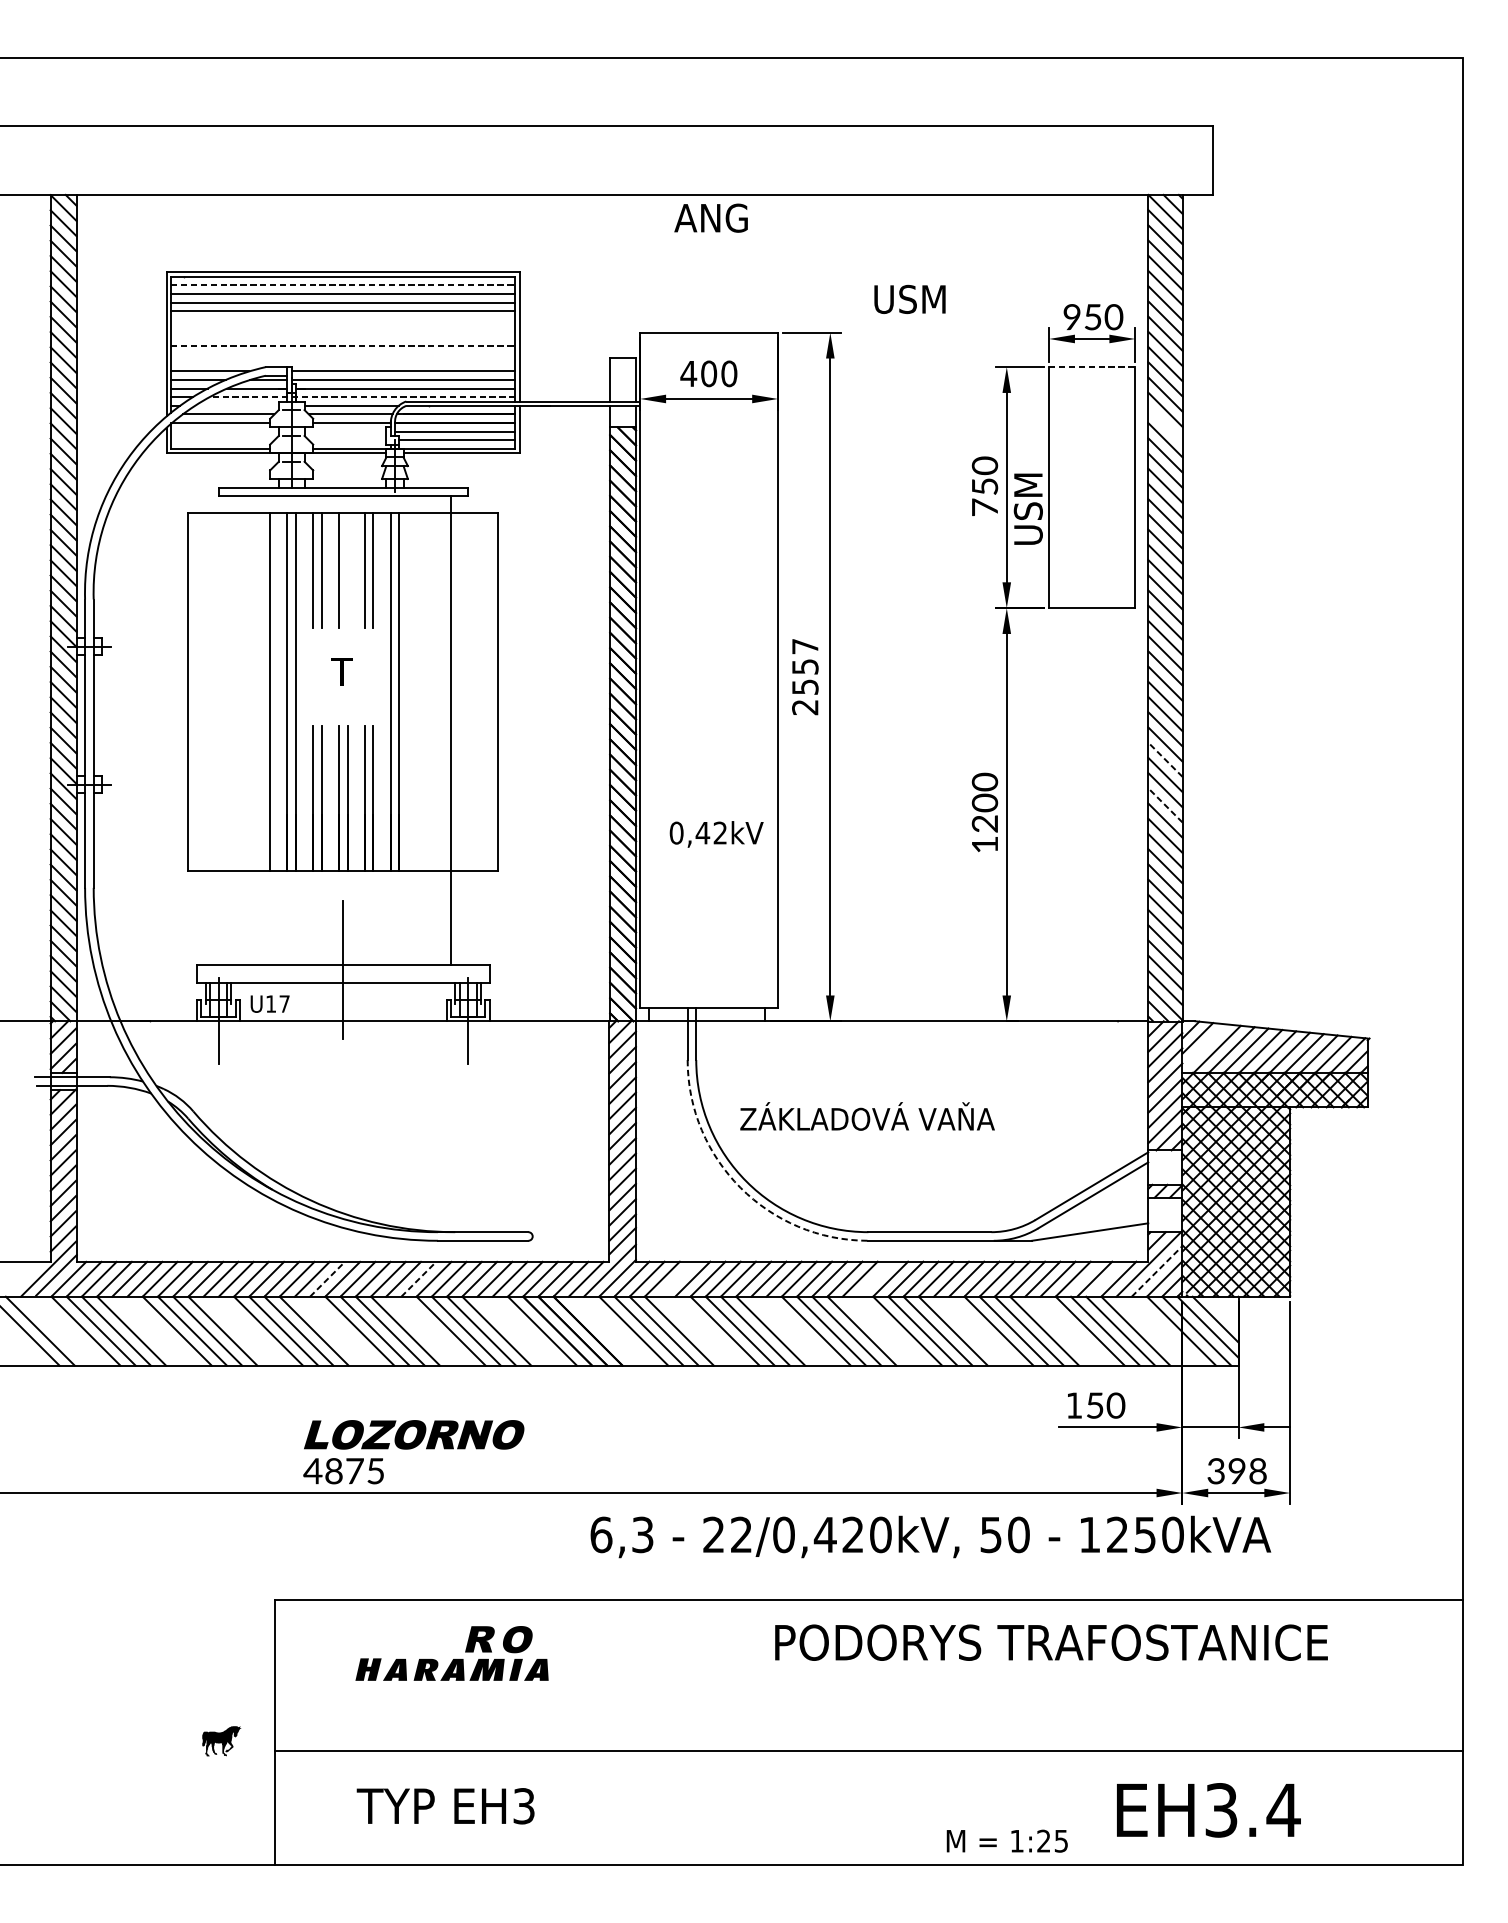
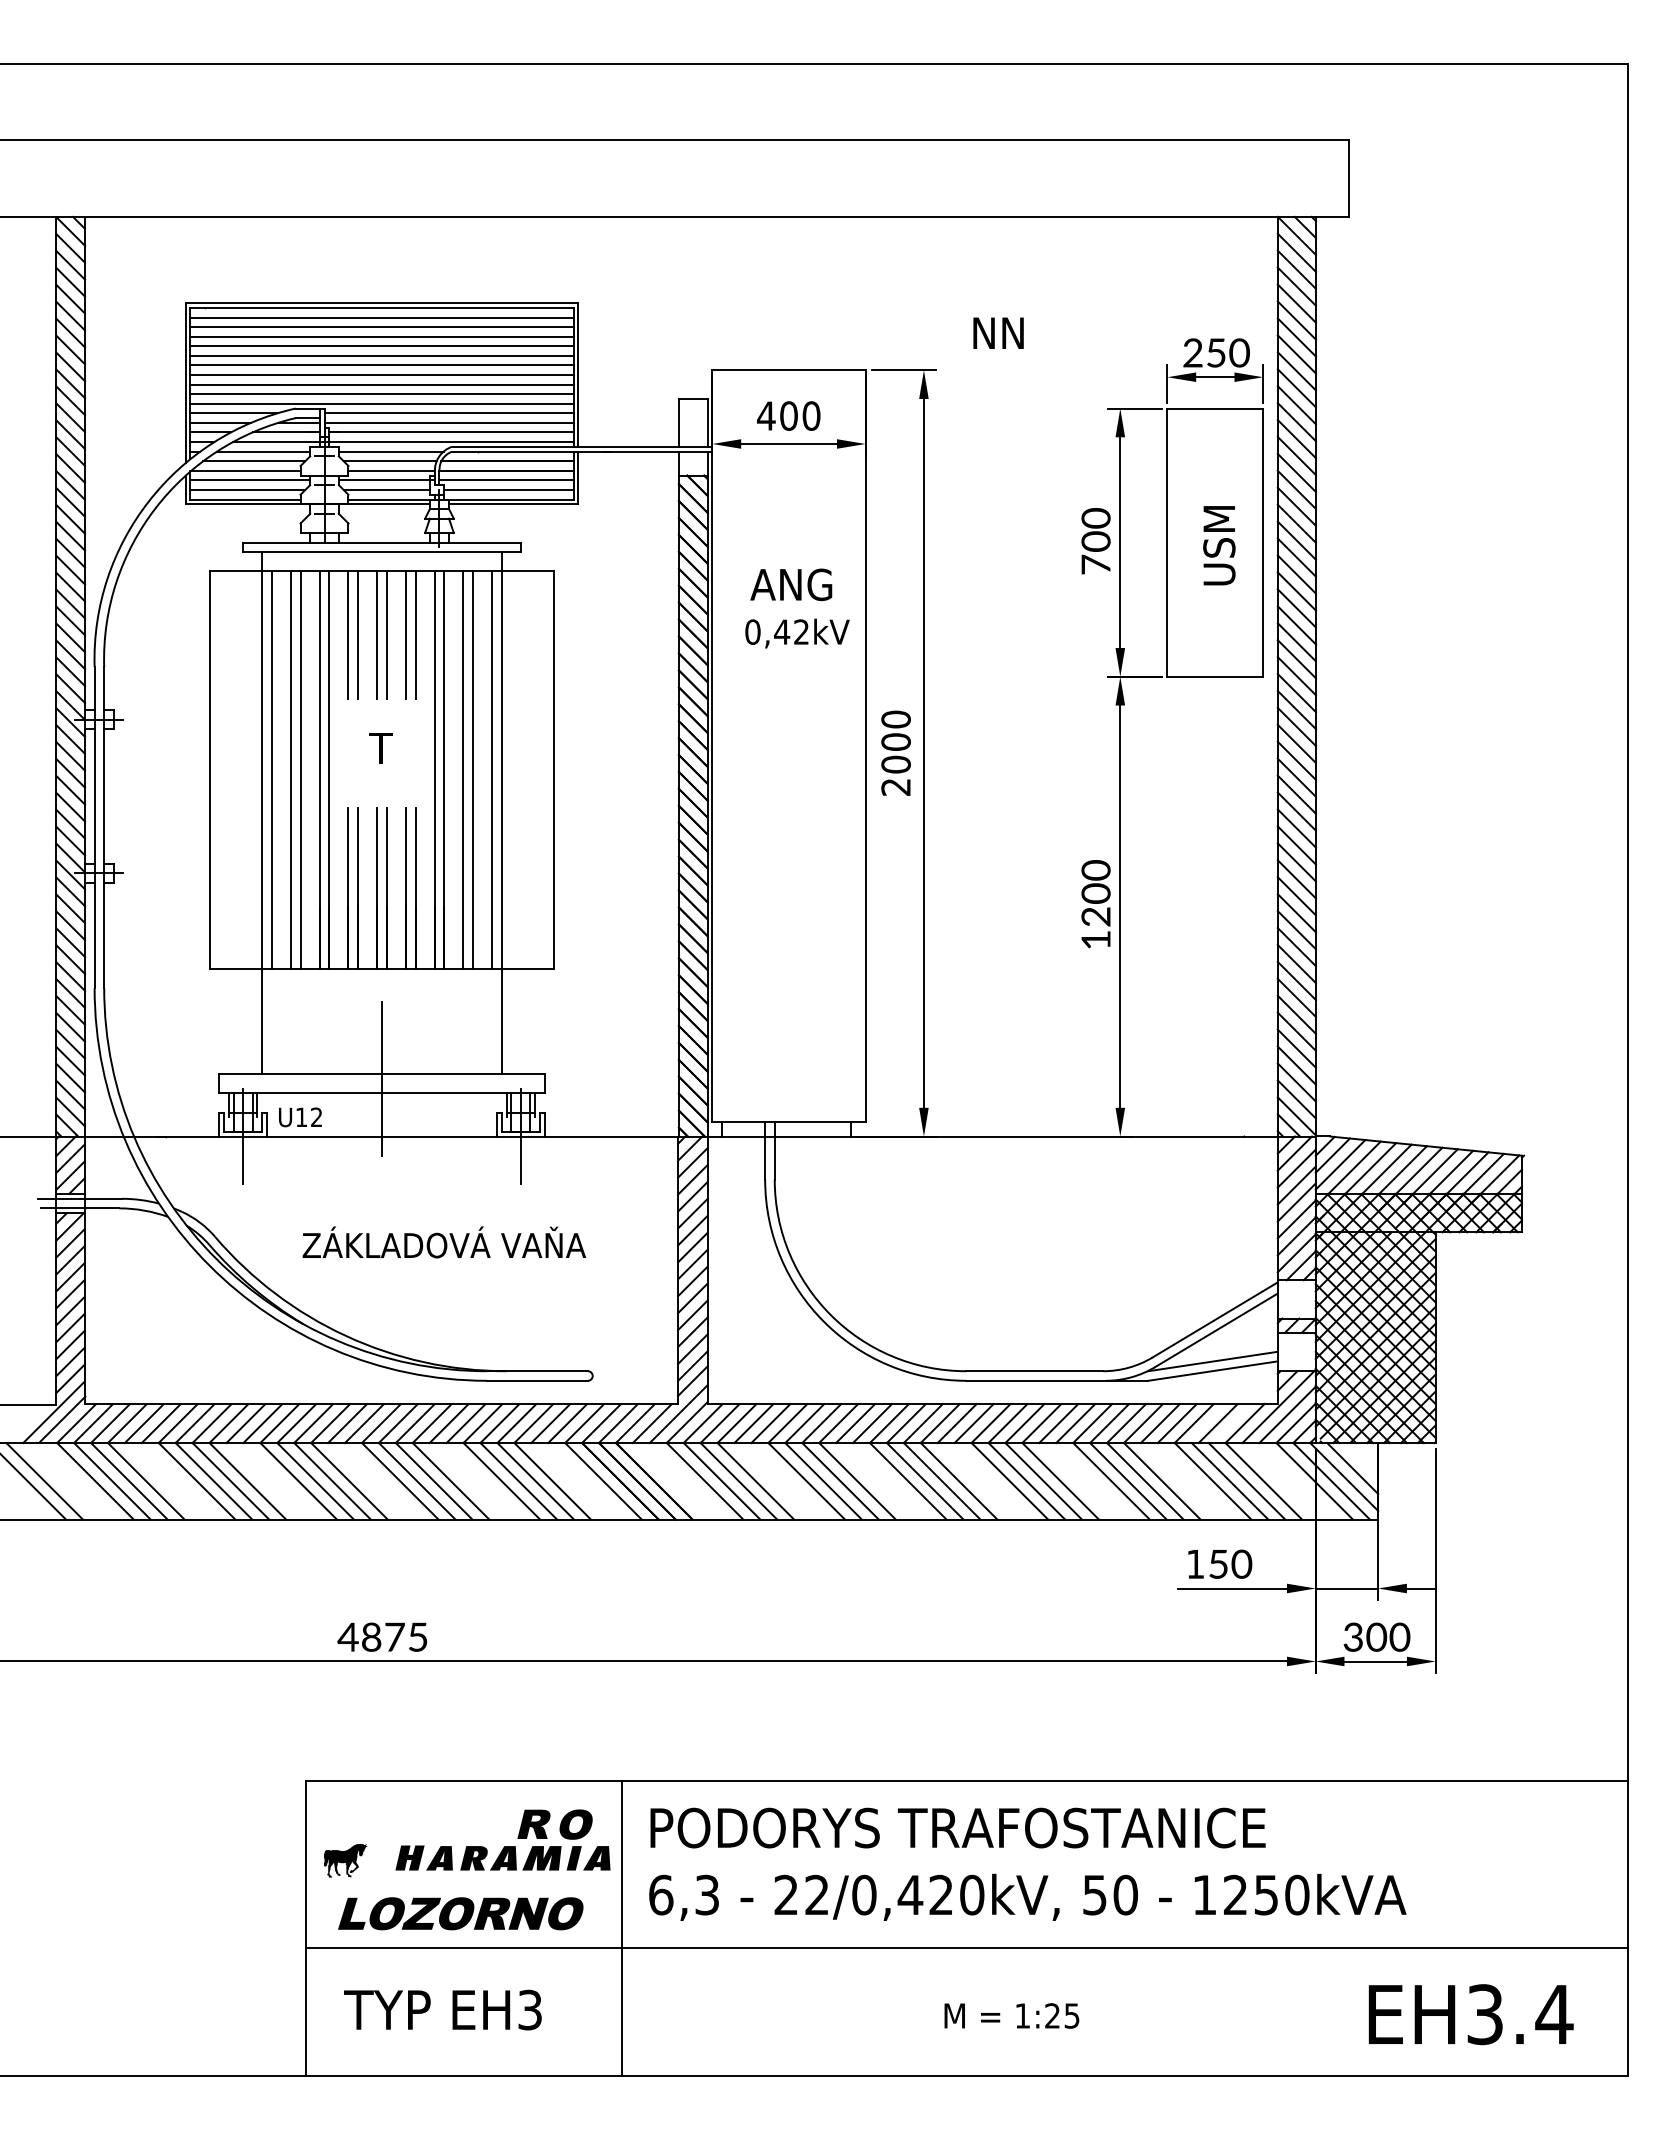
text: (711, 217) -> (791, 584), moved
line: (343, 285) -> (382, 317), dashed -> solid
text: (909, 299) -> (1012, 333), USM -> NN
text: (1071, 317) -> (1192, 353), 950 -> 250
line: (342, 319) -> (381, 355), added
line: (342, 328) -> (381, 365), added
line: (342, 337) -> (381, 375), added
line: (343, 345) -> (382, 384), dashed -> solid
line: (342, 354) -> (381, 394), added
line: (342, 362) -> (381, 403), added
line: (1092, 367) -> (1215, 408), dashed -> solid
line: (361, 397) -> (402, 442), dashed -> solid
line: (236, 405) -> (263, 451), added
line: (1165, 424) -> (1296, 472), added
line: (225, 431) -> (250, 480), added
line: (347, 431) -> (386, 480), added
line: (222, 439) -> (247, 489), added
line: (347, 439) -> (386, 489), added
text: (984, 486) -> (1095, 541), 750 -> 700
text: (1028, 509) -> (1219, 545), moved
line: (347, 571) -> (386, 635), added
text: (804, 666) -> (895, 741), 2557 -> 2000
line: (244, 691) -> (271, 769), added
line: (261, 691) -> (290, 769), added
line: (416, 691) -> (463, 769), added
line: (425, 691) -> (473, 769), added
line: (442, 691) -> (492, 769), added
line: (235, 731) -> (262, 813), added
line: (1165, 759) -> (1296, 845), dashed -> solid
line: (1165, 805) -> (1296, 896), dashed -> solid
text: (716, 834) -> (797, 633), moved
text: (284, 1003) -> (316, 1116), U17 -> U12
line: (1204, 1046) -> (1340, 1164), added
text: (866, 1116) -> (443, 1242), moved
arc: (740, 1187) -> (824, 1321), dashed -> solid
line: (1089, 1223) -> (1212, 1361), added
line: (1157, 1271) -> (1287, 1414), dashed -> solid
line: (327, 1279) -> (364, 1423), dashed -> solid
line: (419, 1279) -> (466, 1423), dashed -> solid
line: (677, 1279) -> (753, 1423), added
line: (874, 1279) -> (973, 1423), added
part: (413, 1434) -> (460, 1913), moved
text: (1247, 1471) -> (1388, 1637), 398 -> 300
text: (930, 1536) -> (1027, 1896), moved
text: (1050, 1642) -> (957, 1827), moved
line: (559, 1732) -> (622, 1927), added
part: (221, 1741) -> (345, 1860), moved
text: (445, 1805) -> (442, 2009), moved
text: (1208, 1810) -> (1470, 2014), moved
text: (1006, 1840) -> (1011, 2015), moved

